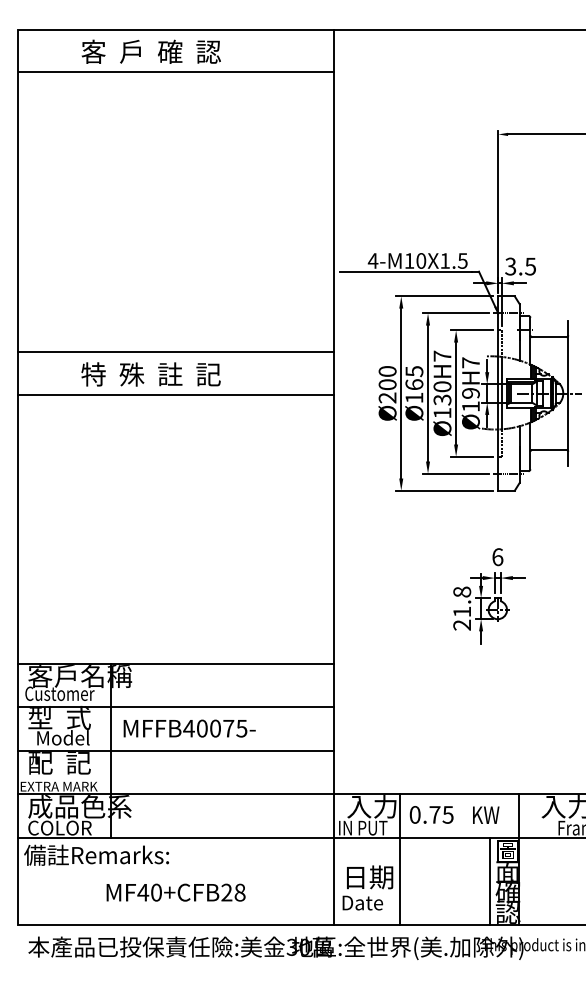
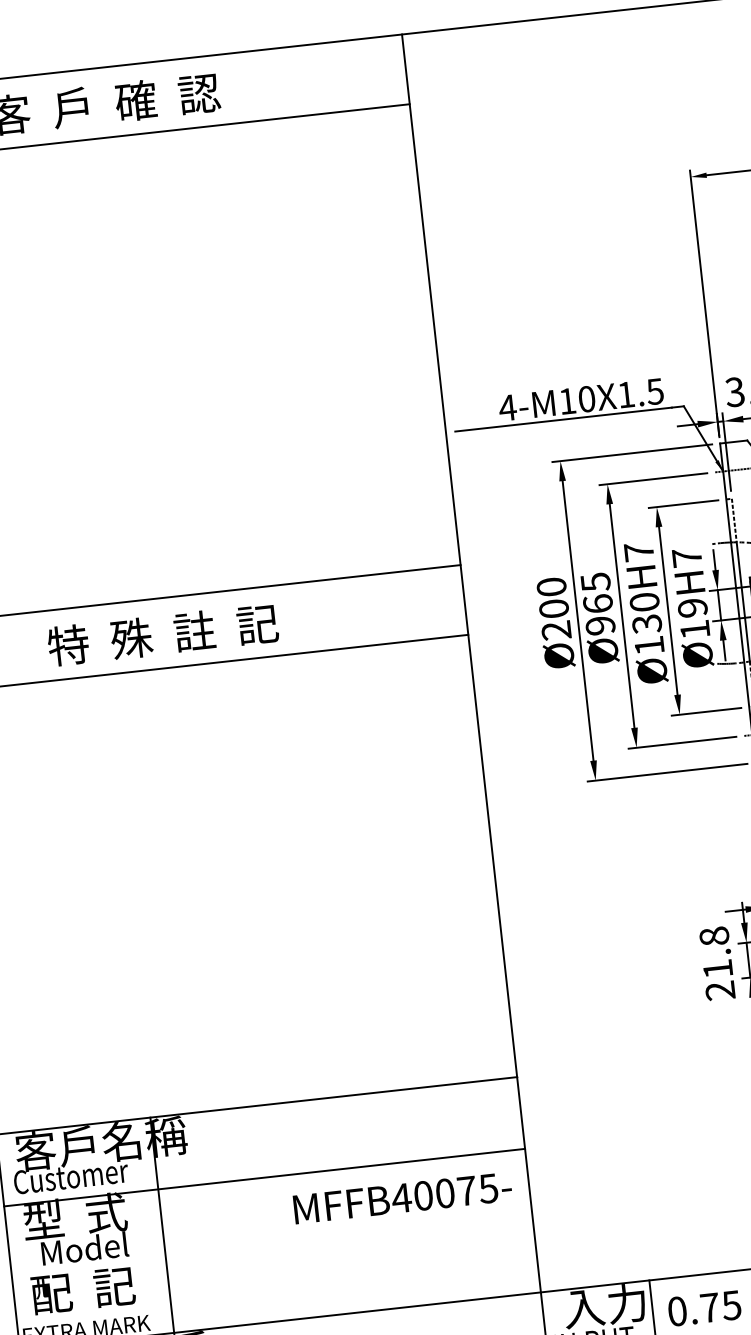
text: (414, 397) -> (600, 624), Ø165 -> Ø965
text: (189, 728) -> (402, 1197), moved
line: (175, 750) -> (271, 1249), removed

